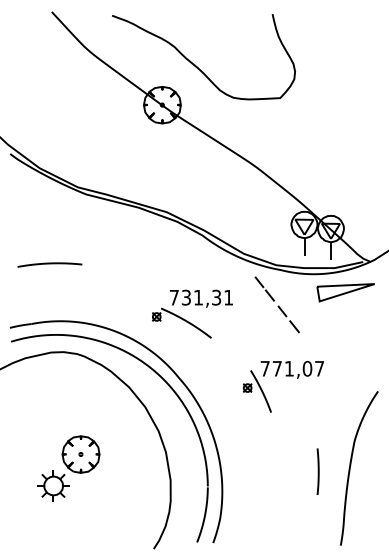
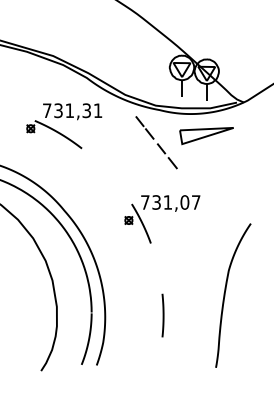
part: (345, 292) -> (206, 135), moved
part: (195, 305) -> (67, 118), moved
text: (276, 368) -> (155, 202), 771,07 -> 731,07
line: (317, 471) -> (162, 315), moved

